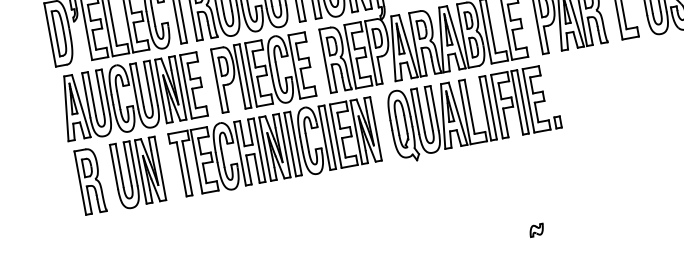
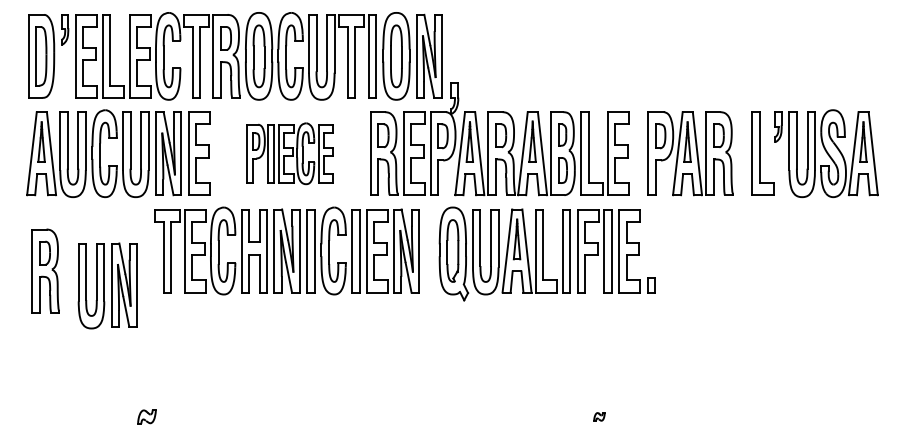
part: (263, 72) -> (290, 153), size x0.7
part: (137, 172) -> (107, 285), moved
part: (90, 180) -> (45, 270), moved
part: (536, 230) -> (599, 416), size x0.6

